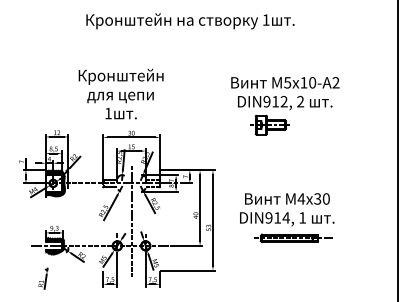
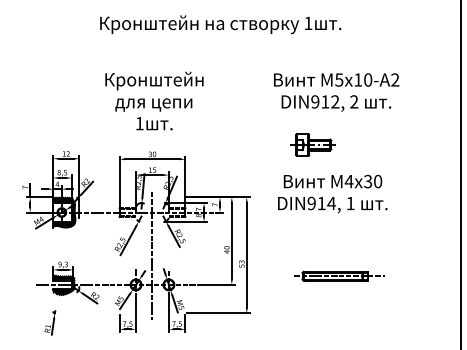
text: (121, 93) -> (154, 100), moved
text: (285, 93) -> (336, 92), moved
text: (286, 209) -> (332, 193), moved

